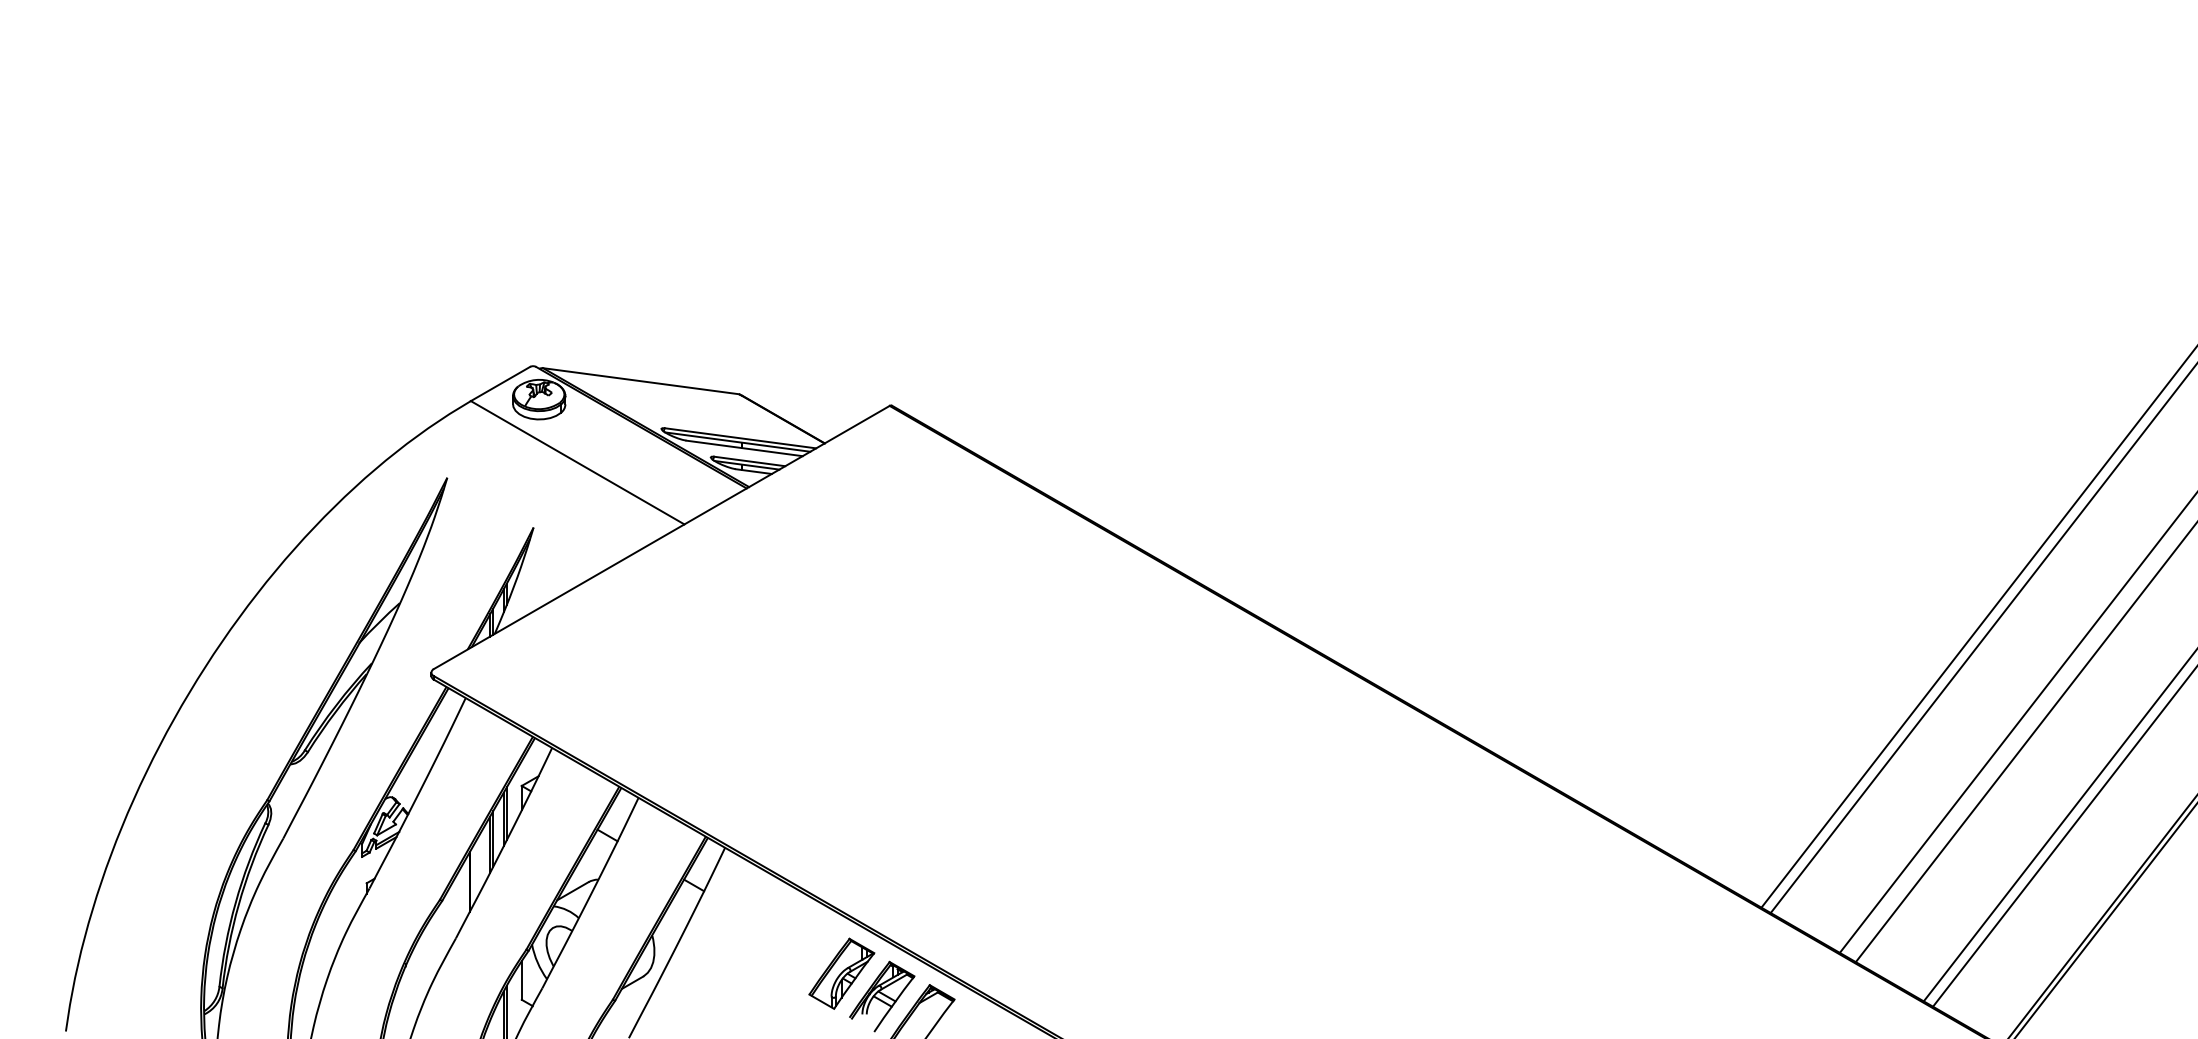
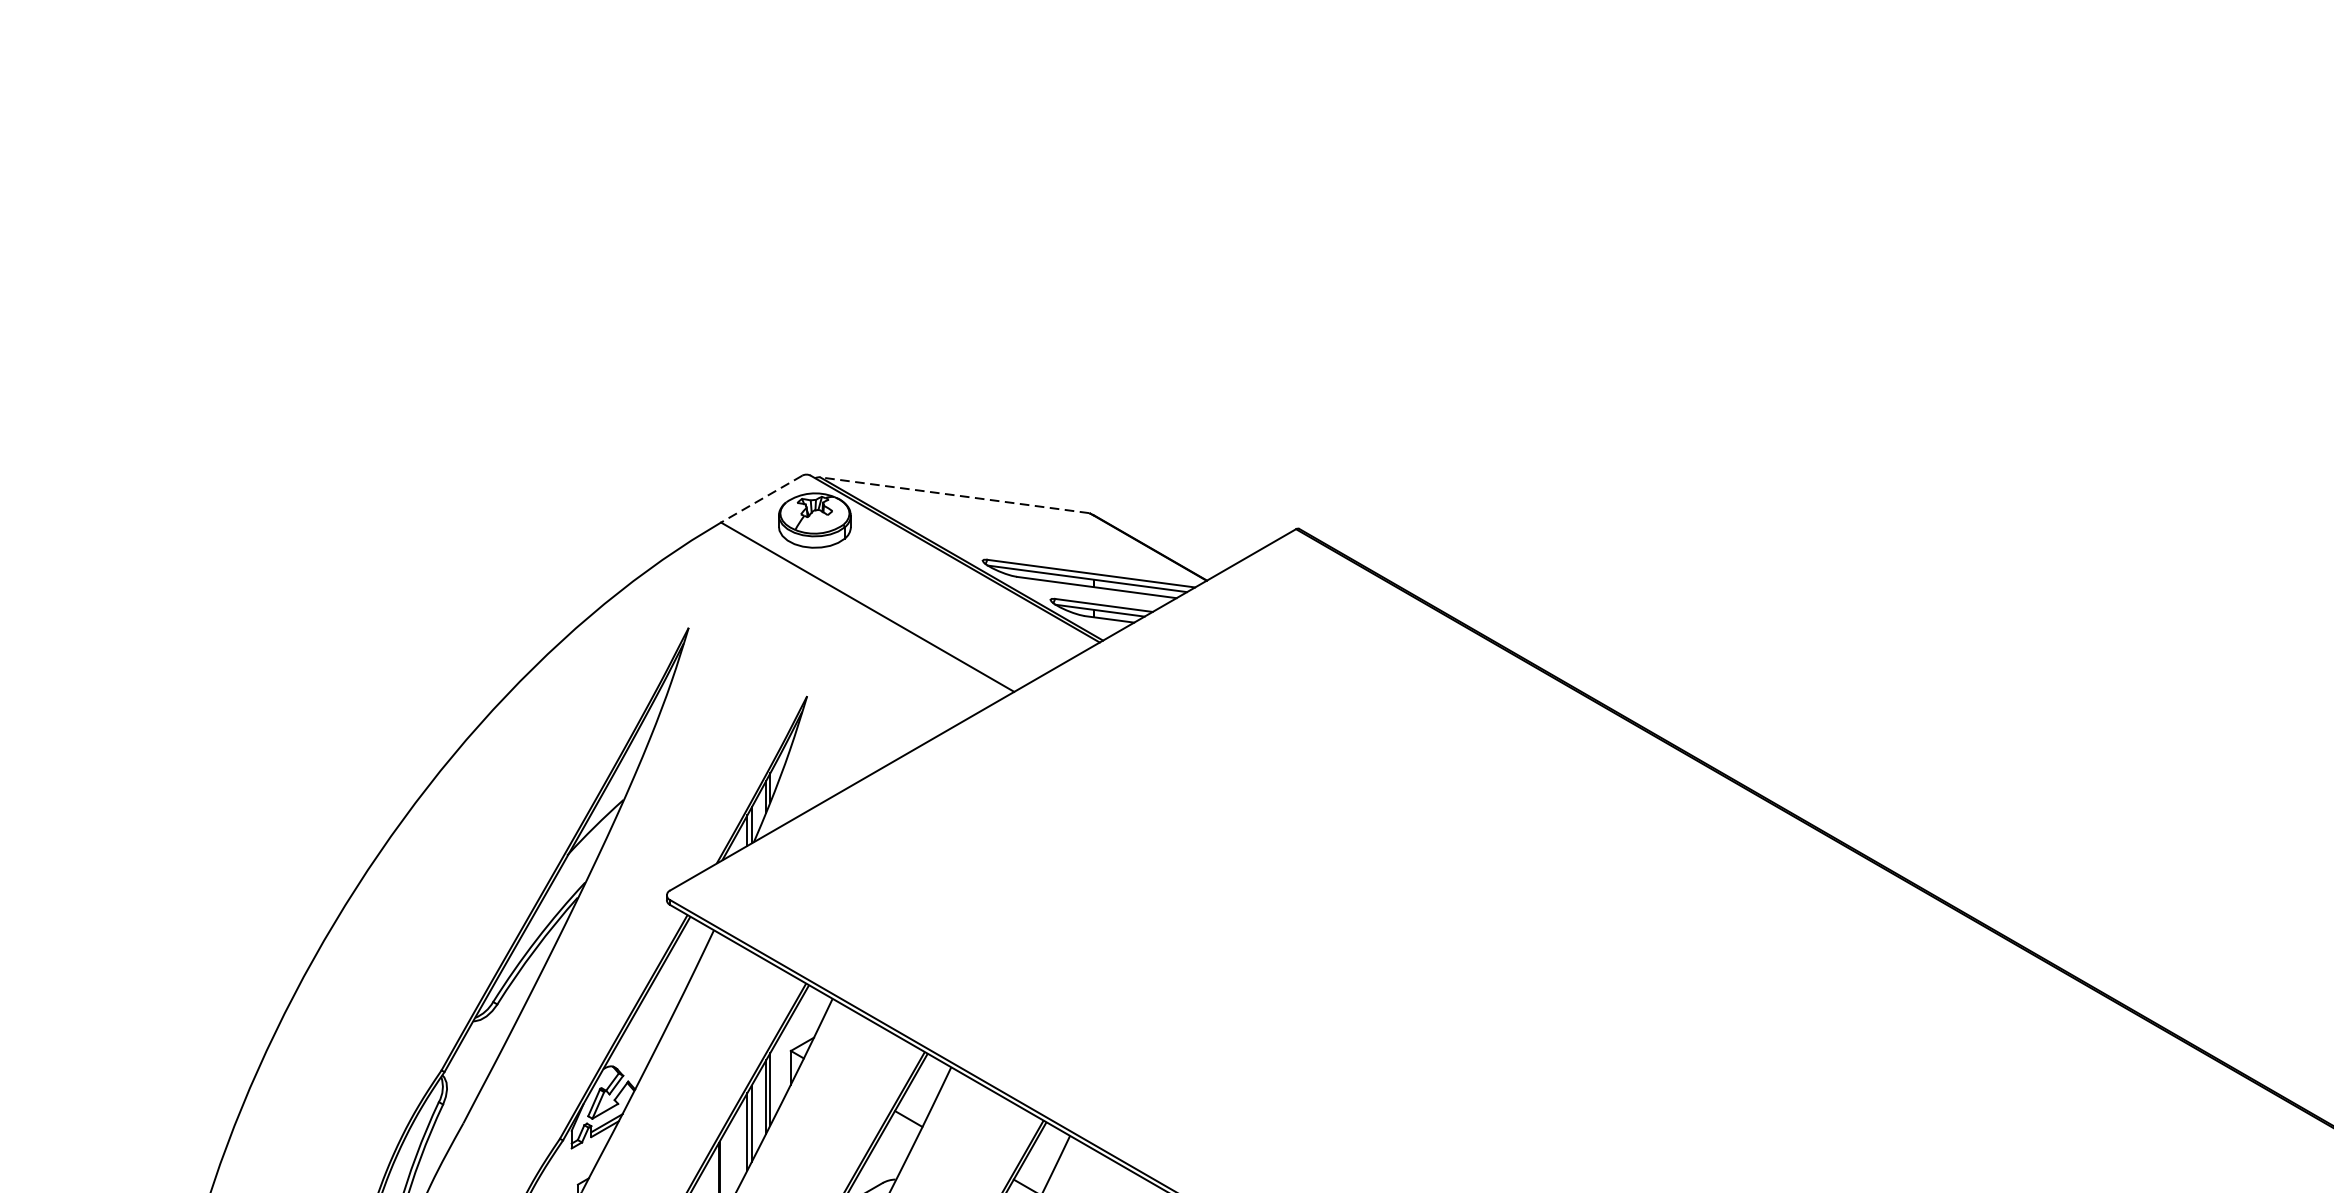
line: (641, 381) -> (955, 495), solid -> dashed
line: (500, 384) -> (761, 499), solid -> dashed

